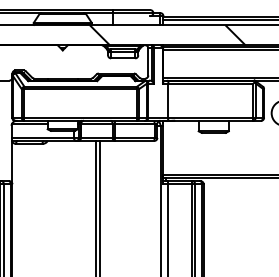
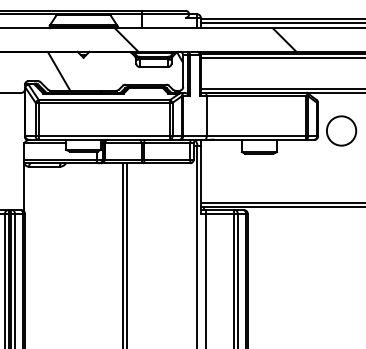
hatch: (90, 61) -> (115, 70), added

